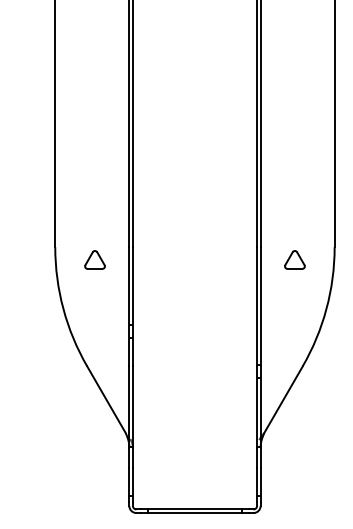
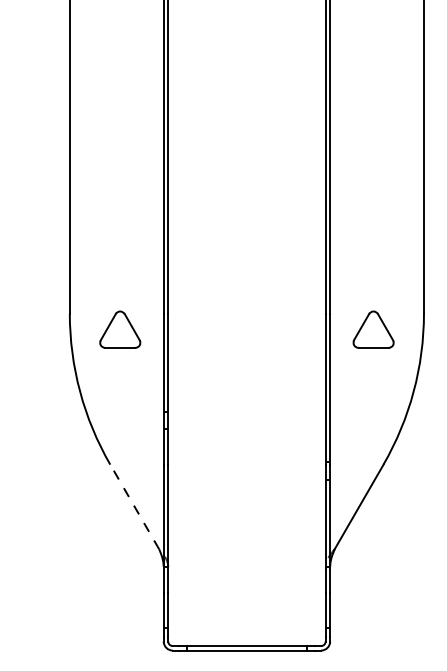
part: (94, 259) -> (119, 329), size x1.6
part: (294, 259) -> (373, 329), size x1.6
line: (106, 399) -> (134, 506), solid -> dashed

